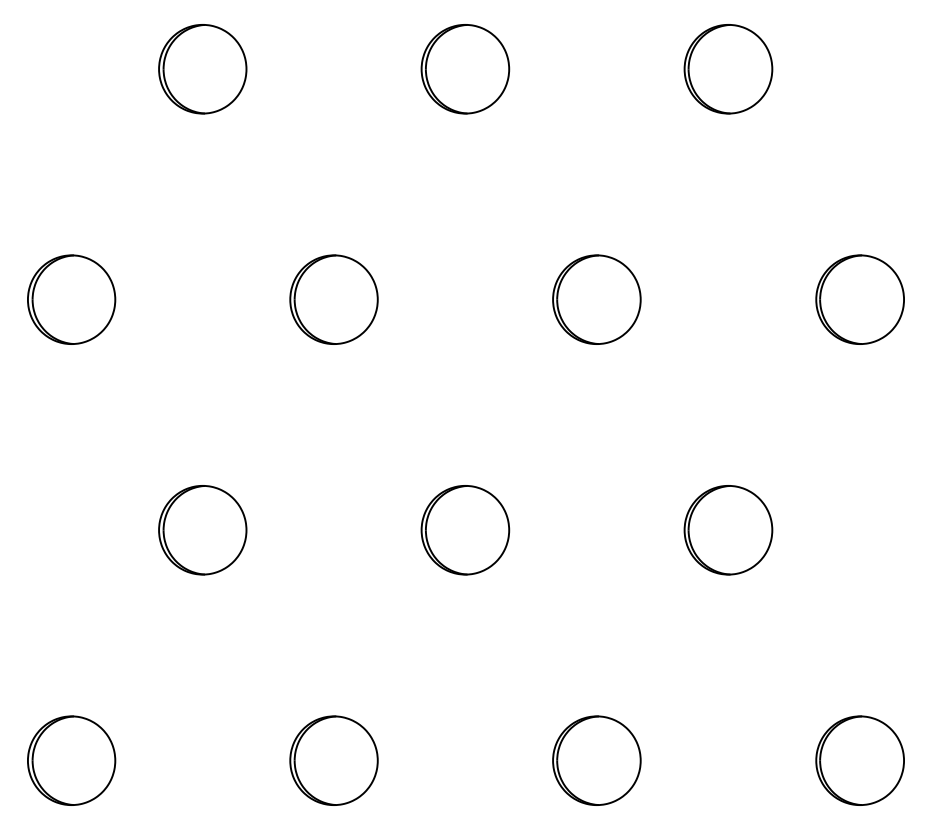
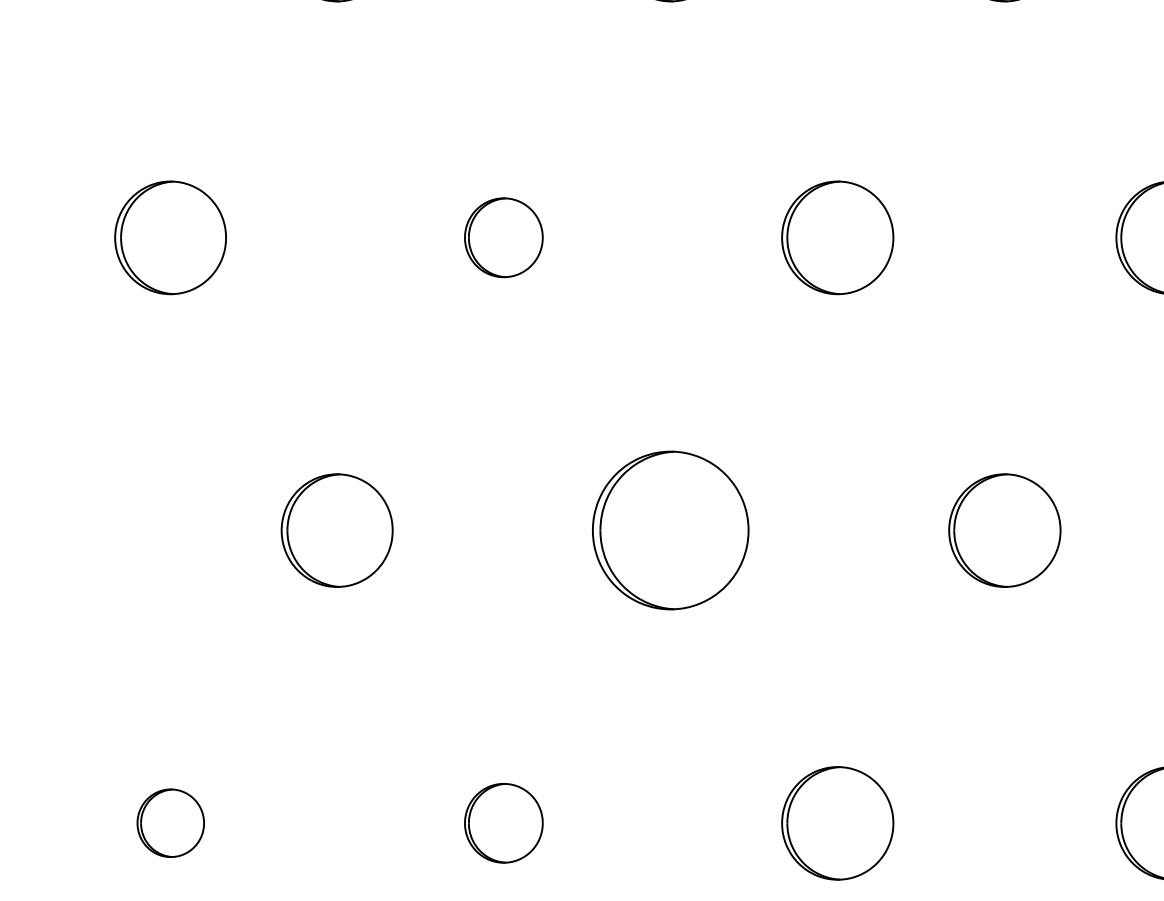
part: (333, 299) -> (503, 237), size x0.7
part: (465, 530) -> (670, 530), size x1.4
part: (71, 760) -> (170, 823), size x0.6
part: (333, 760) -> (503, 823), size x0.7

